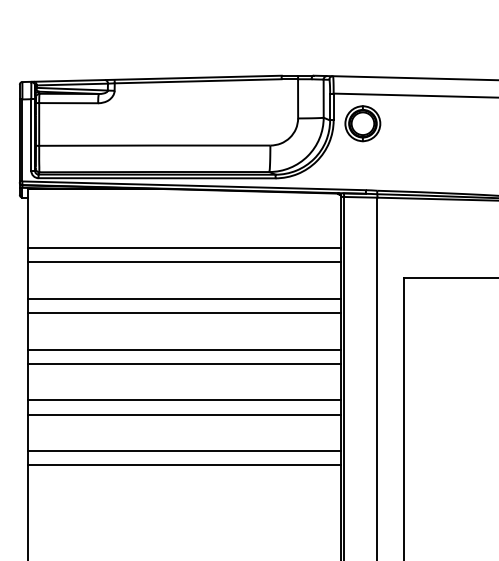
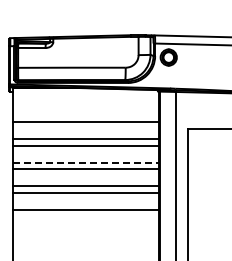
line: (183, 248) -> (85, 115), removed
line: (183, 349) -> (85, 162), solid -> dashed
line: (183, 465) -> (85, 216), removed

